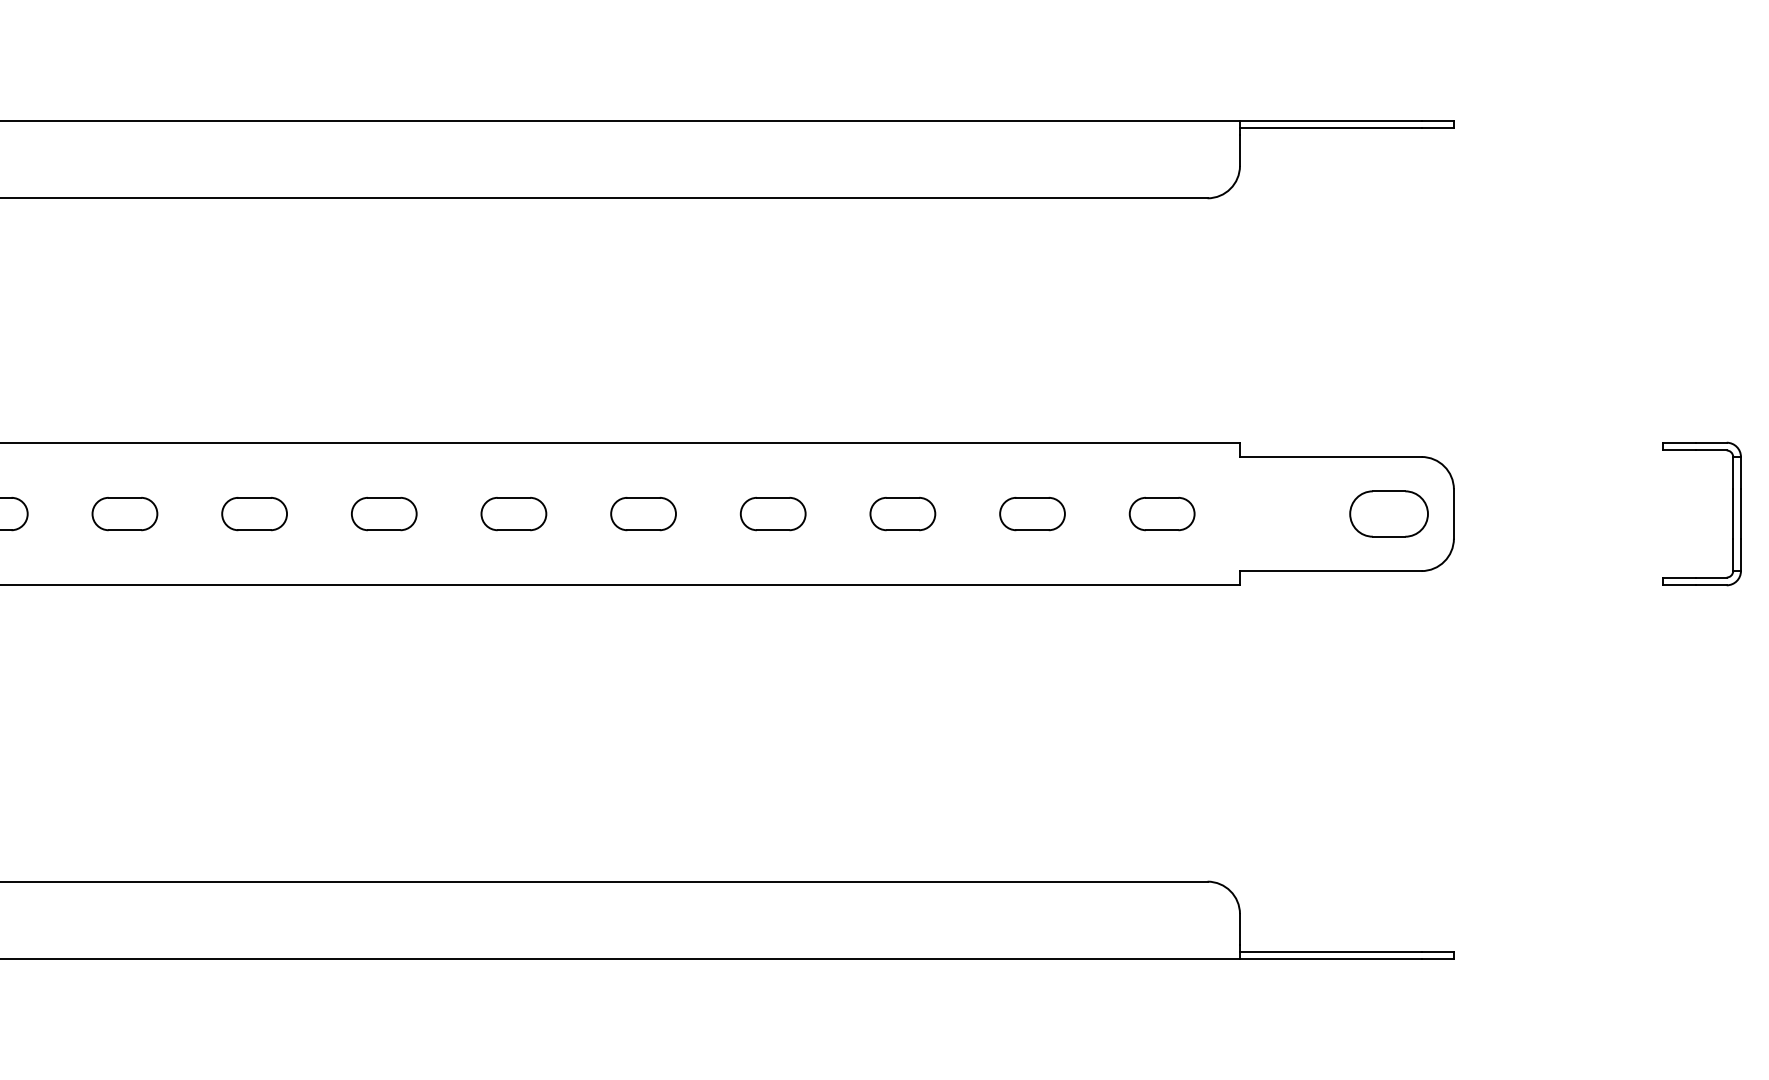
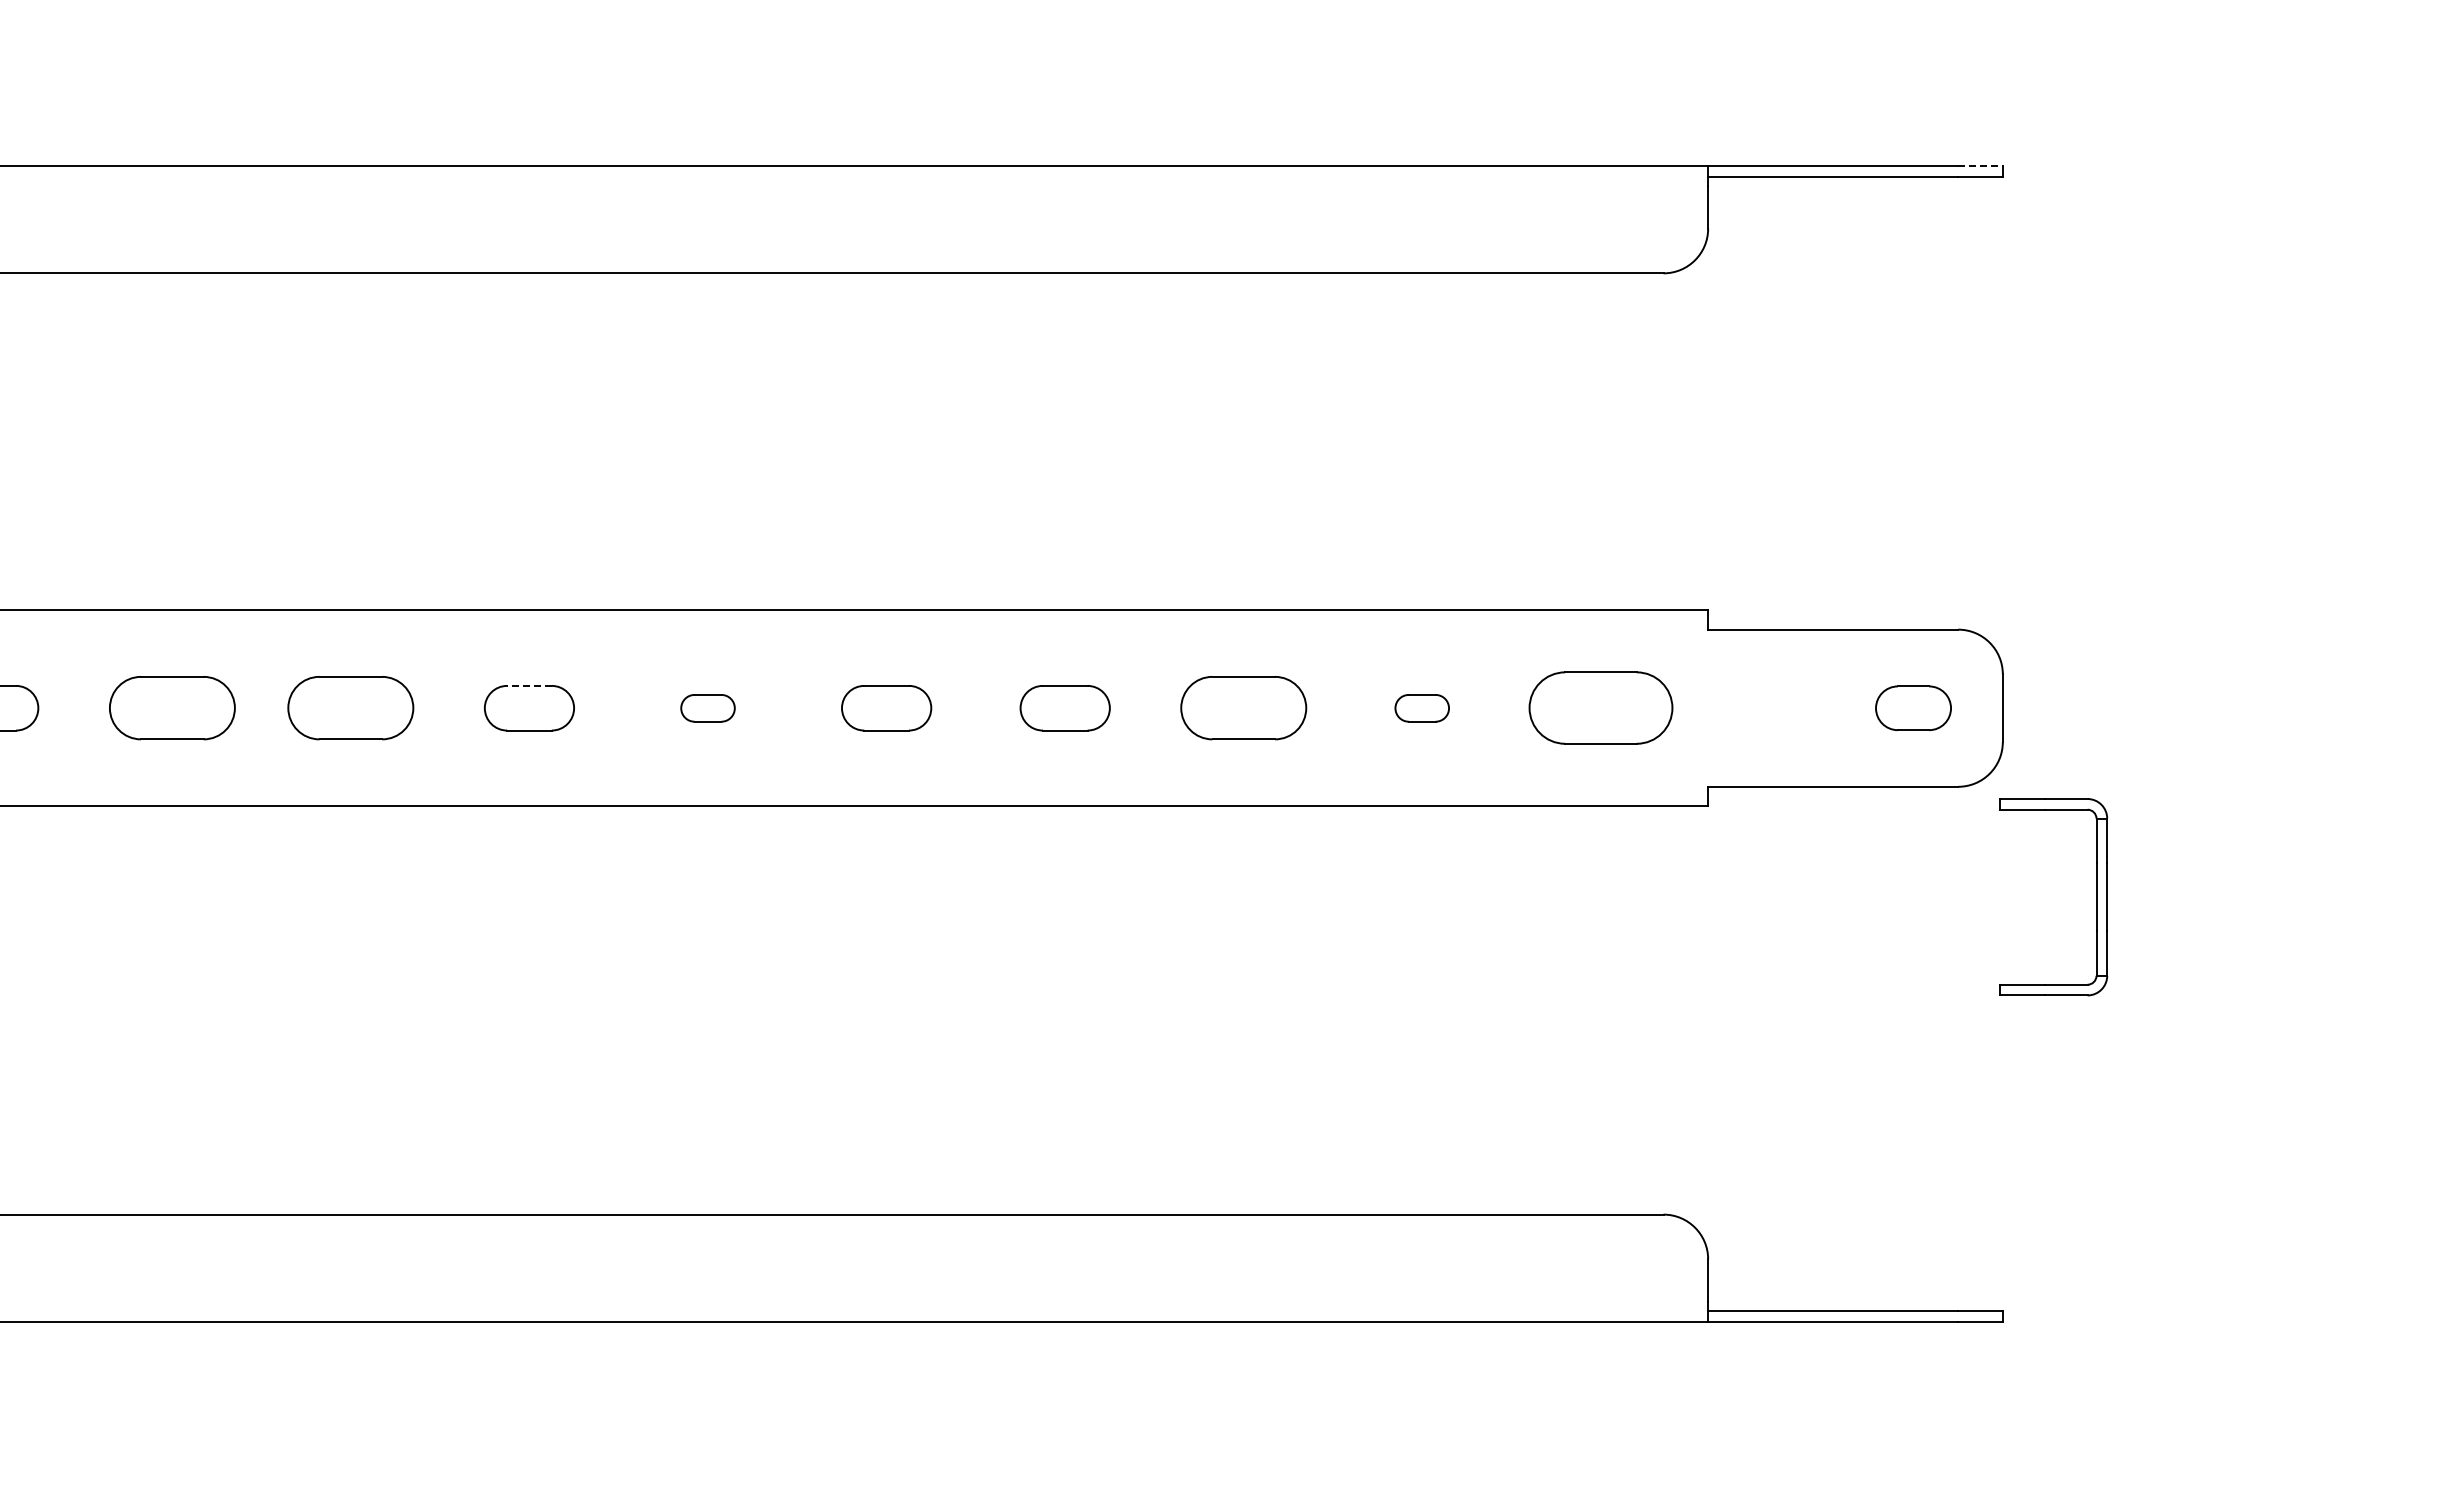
line: (1438, 120) -> (1981, 166), solid -> dashed
line: (383, 497) -> (528, 685), solid -> dashed
part: (124, 514) -> (171, 708), size x1.4
part: (254, 514) -> (350, 708), size x1.4
part: (513, 514) -> (707, 708), size x0.6
part: (902, 514) -> (1243, 708), size x1.4
part: (1031, 514) -> (1421, 708), size x0.6
part: (1161, 514) -> (1600, 708), size x1.6
part: (1389, 514) -> (1913, 708), size x0.7
part: (1733, 514) -> (2096, 897), moved

